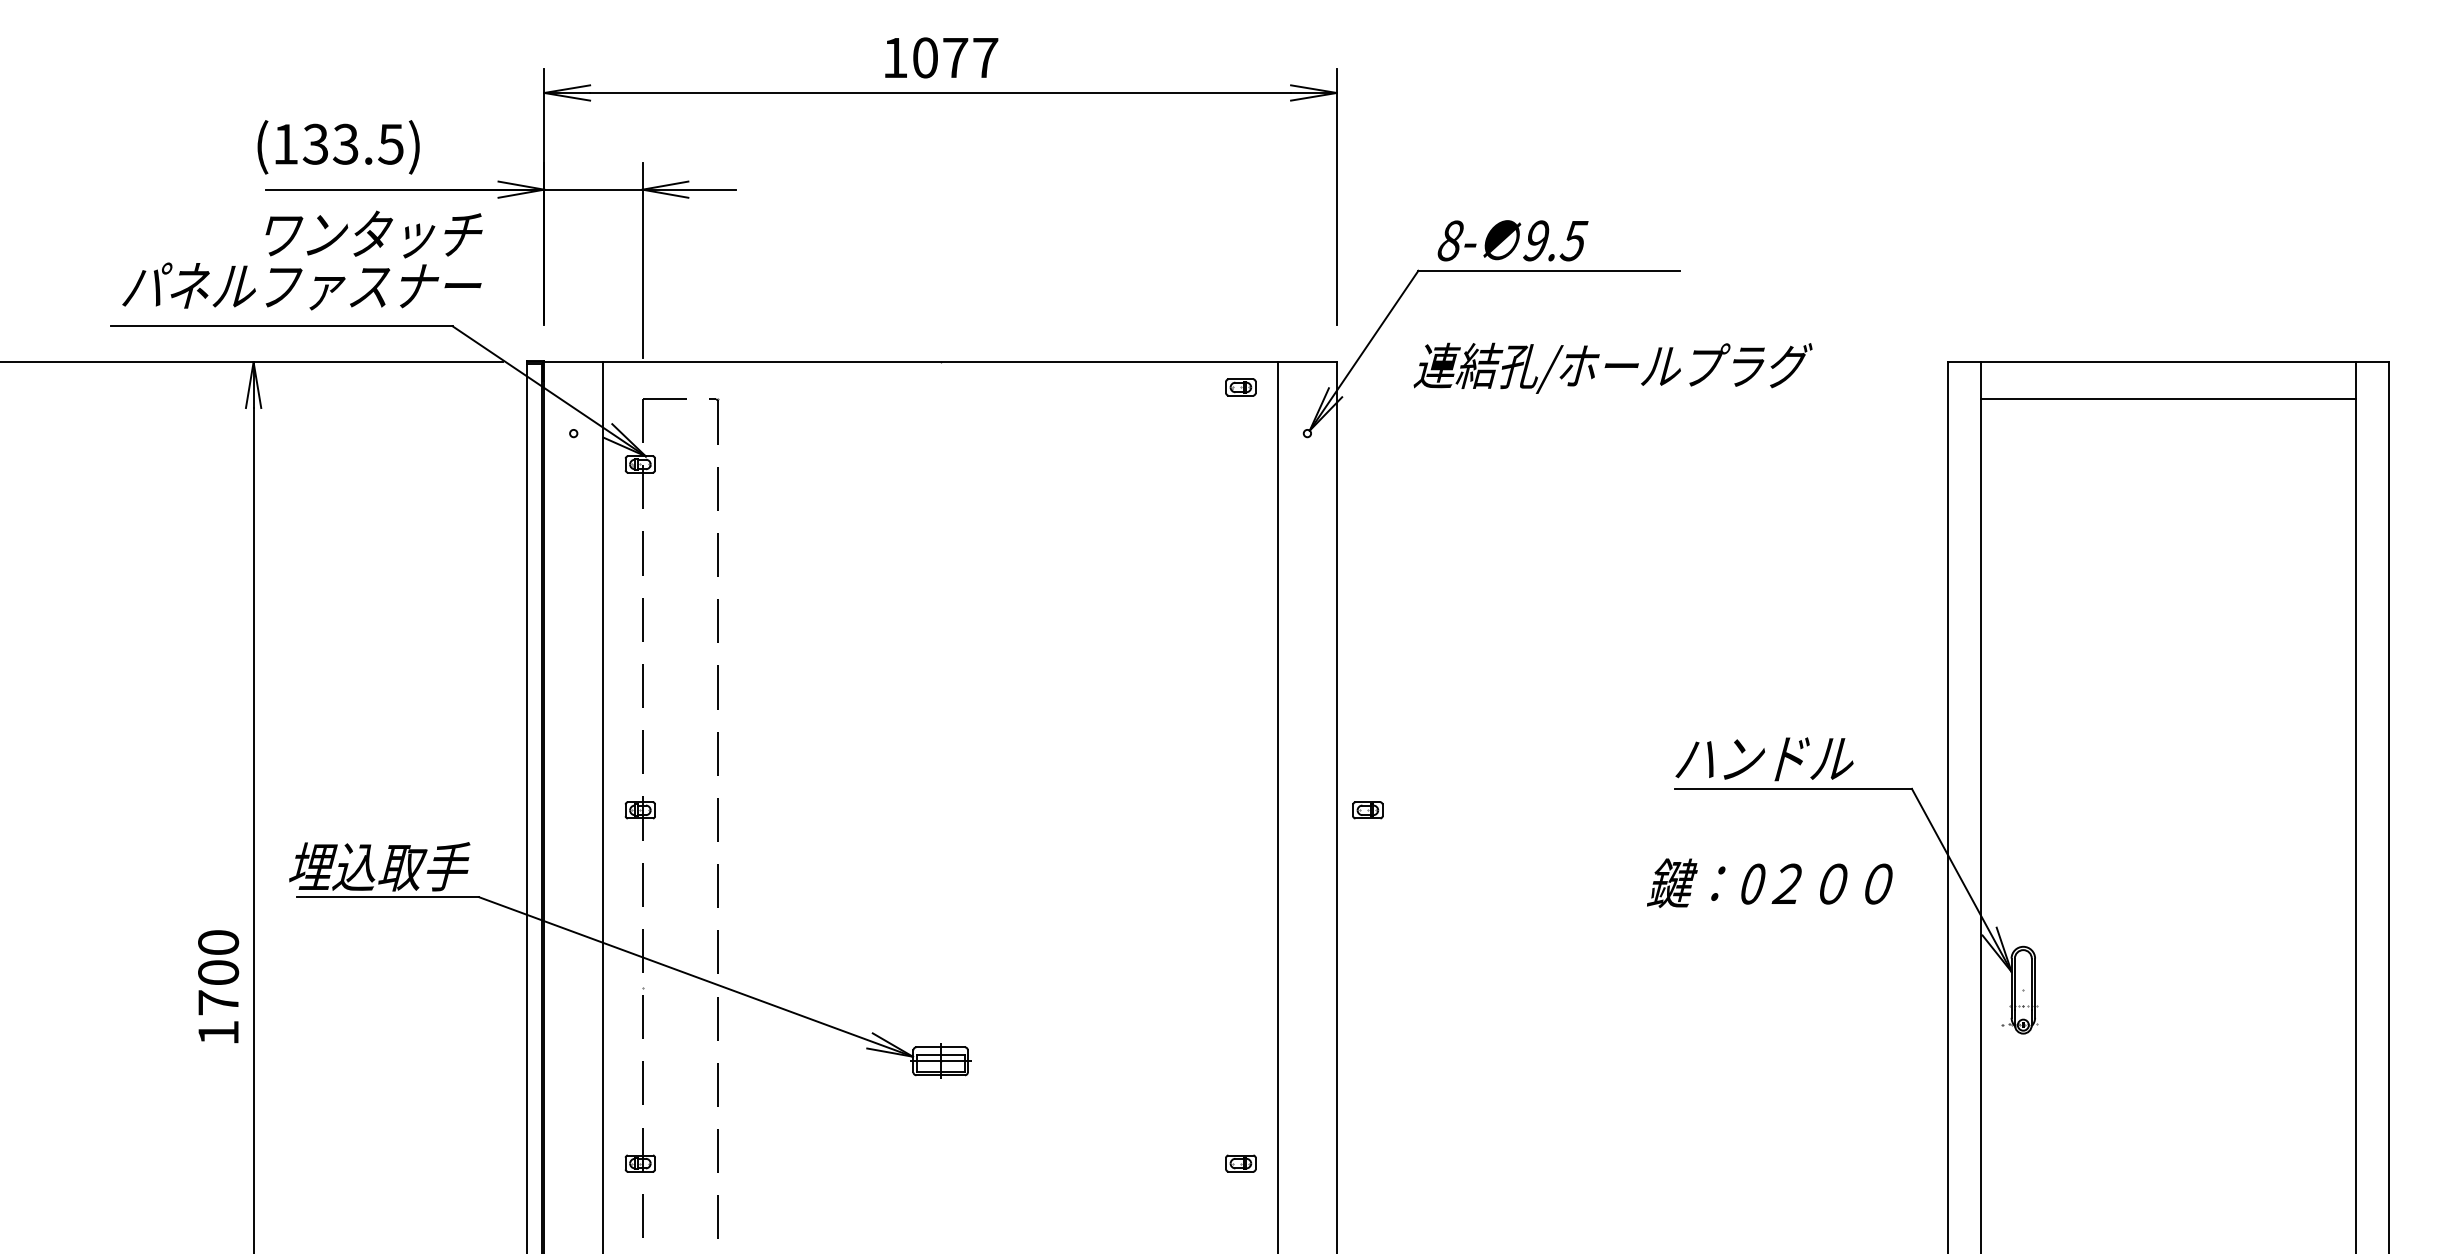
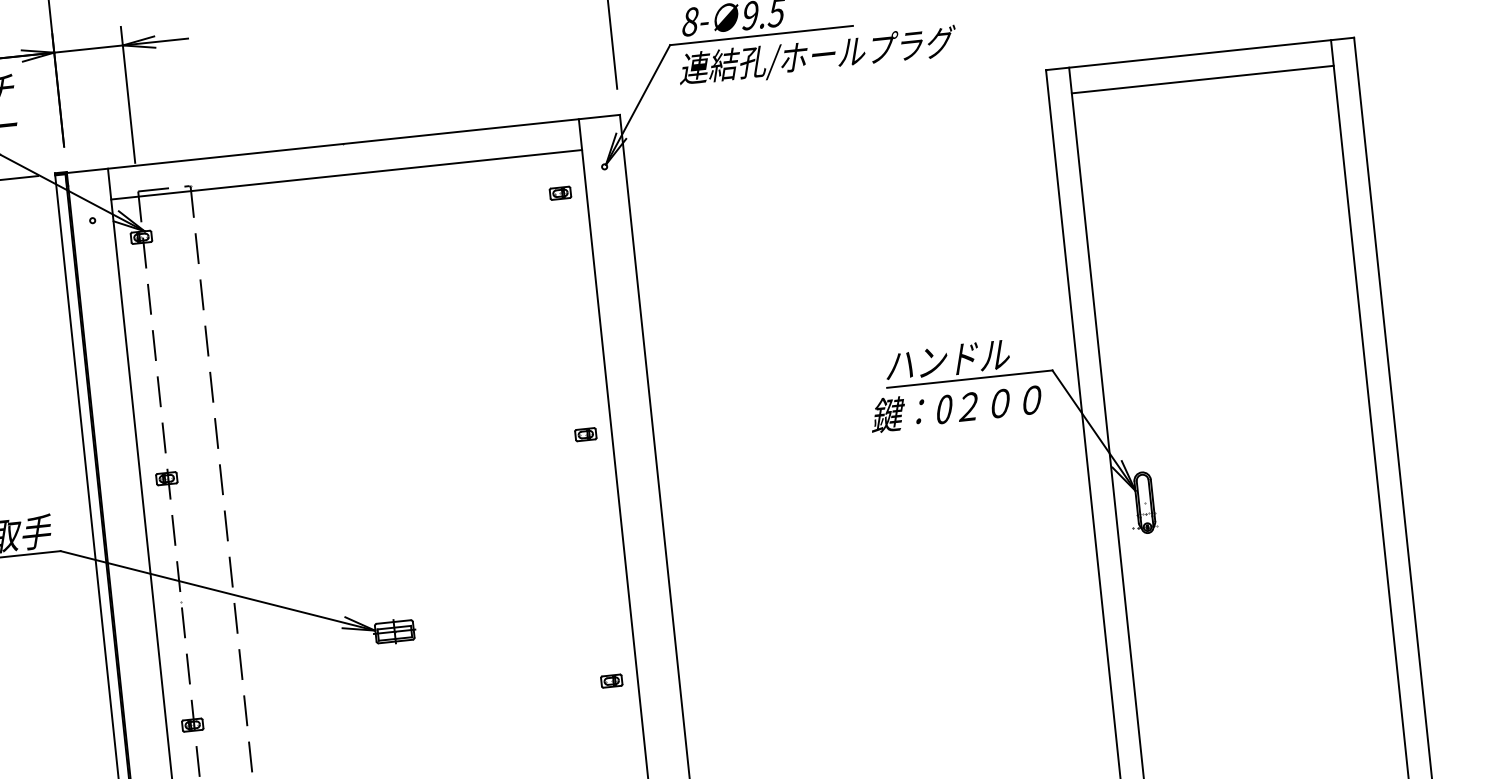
text: (1612, 367) -> (817, 56), moved
part: (1240, 387) -> (560, 193), moved
line: (940, 406) -> (346, 174), added
part: (1367, 810) -> (585, 434), moved
text: (1769, 882) -> (955, 407), moved

